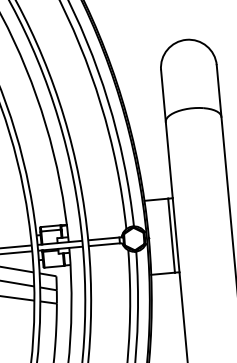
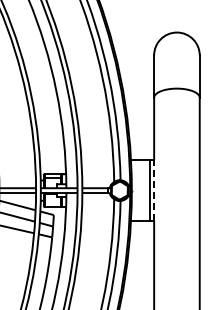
line: (176, 235) -> (154, 190), solid -> dashed

